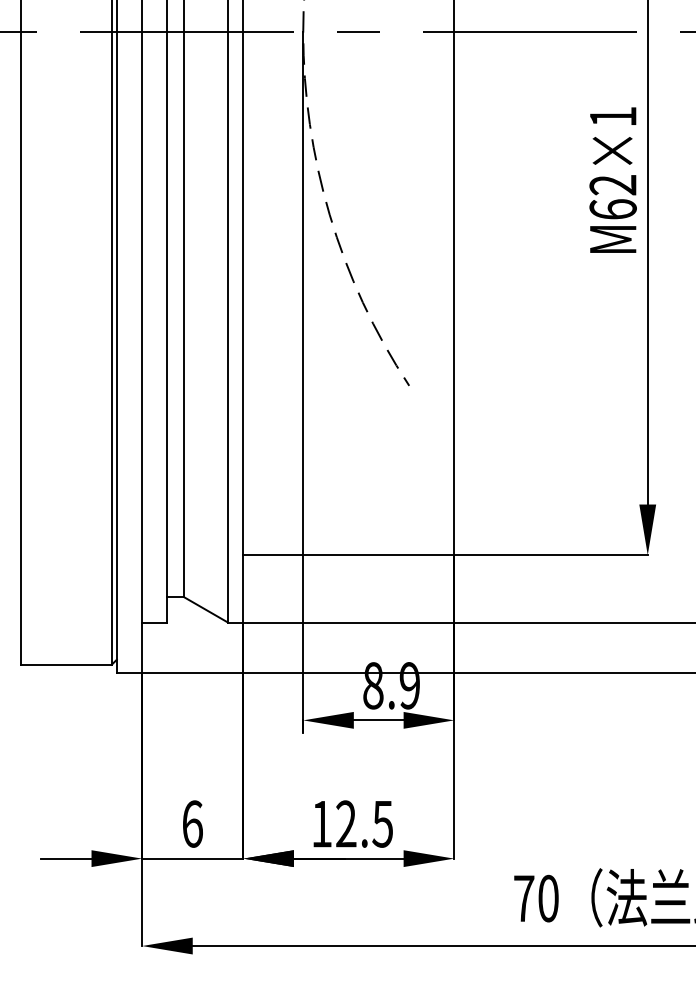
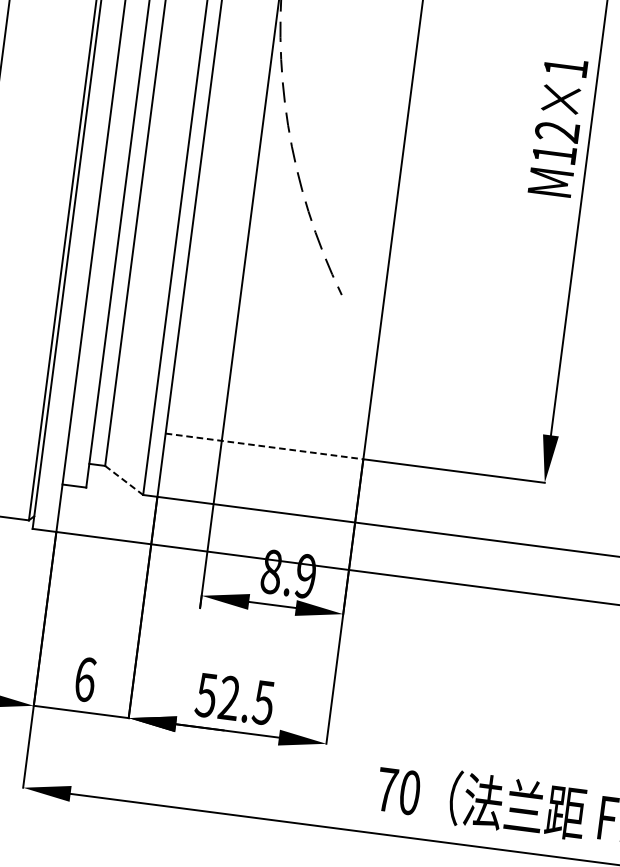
text: (612, 209) -> (553, 154), M62×1 -> M12×1
line: (349, 555) -> (265, 446), solid -> dashed
line: (206, 610) -> (124, 480), solid -> dashed
text: (321, 824) -> (206, 695), 12.5 -> 52.5

